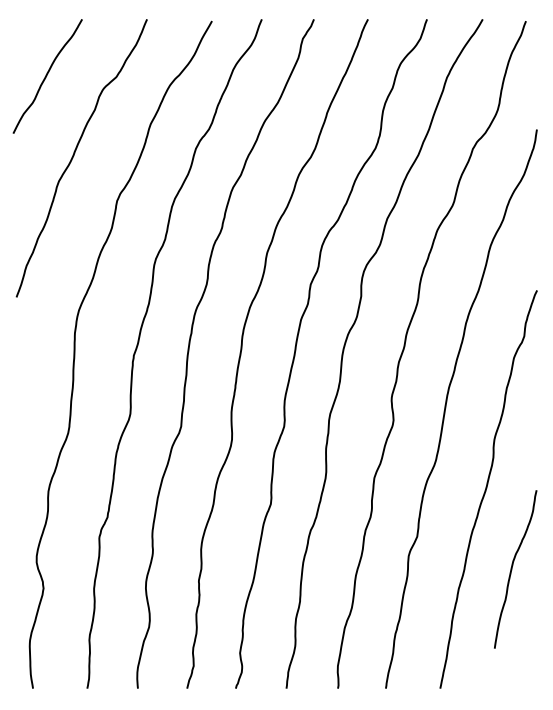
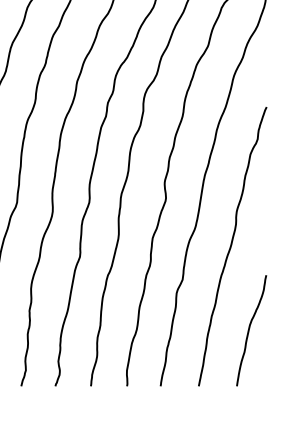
curve: (512, 569) -> (249, 330), moved

